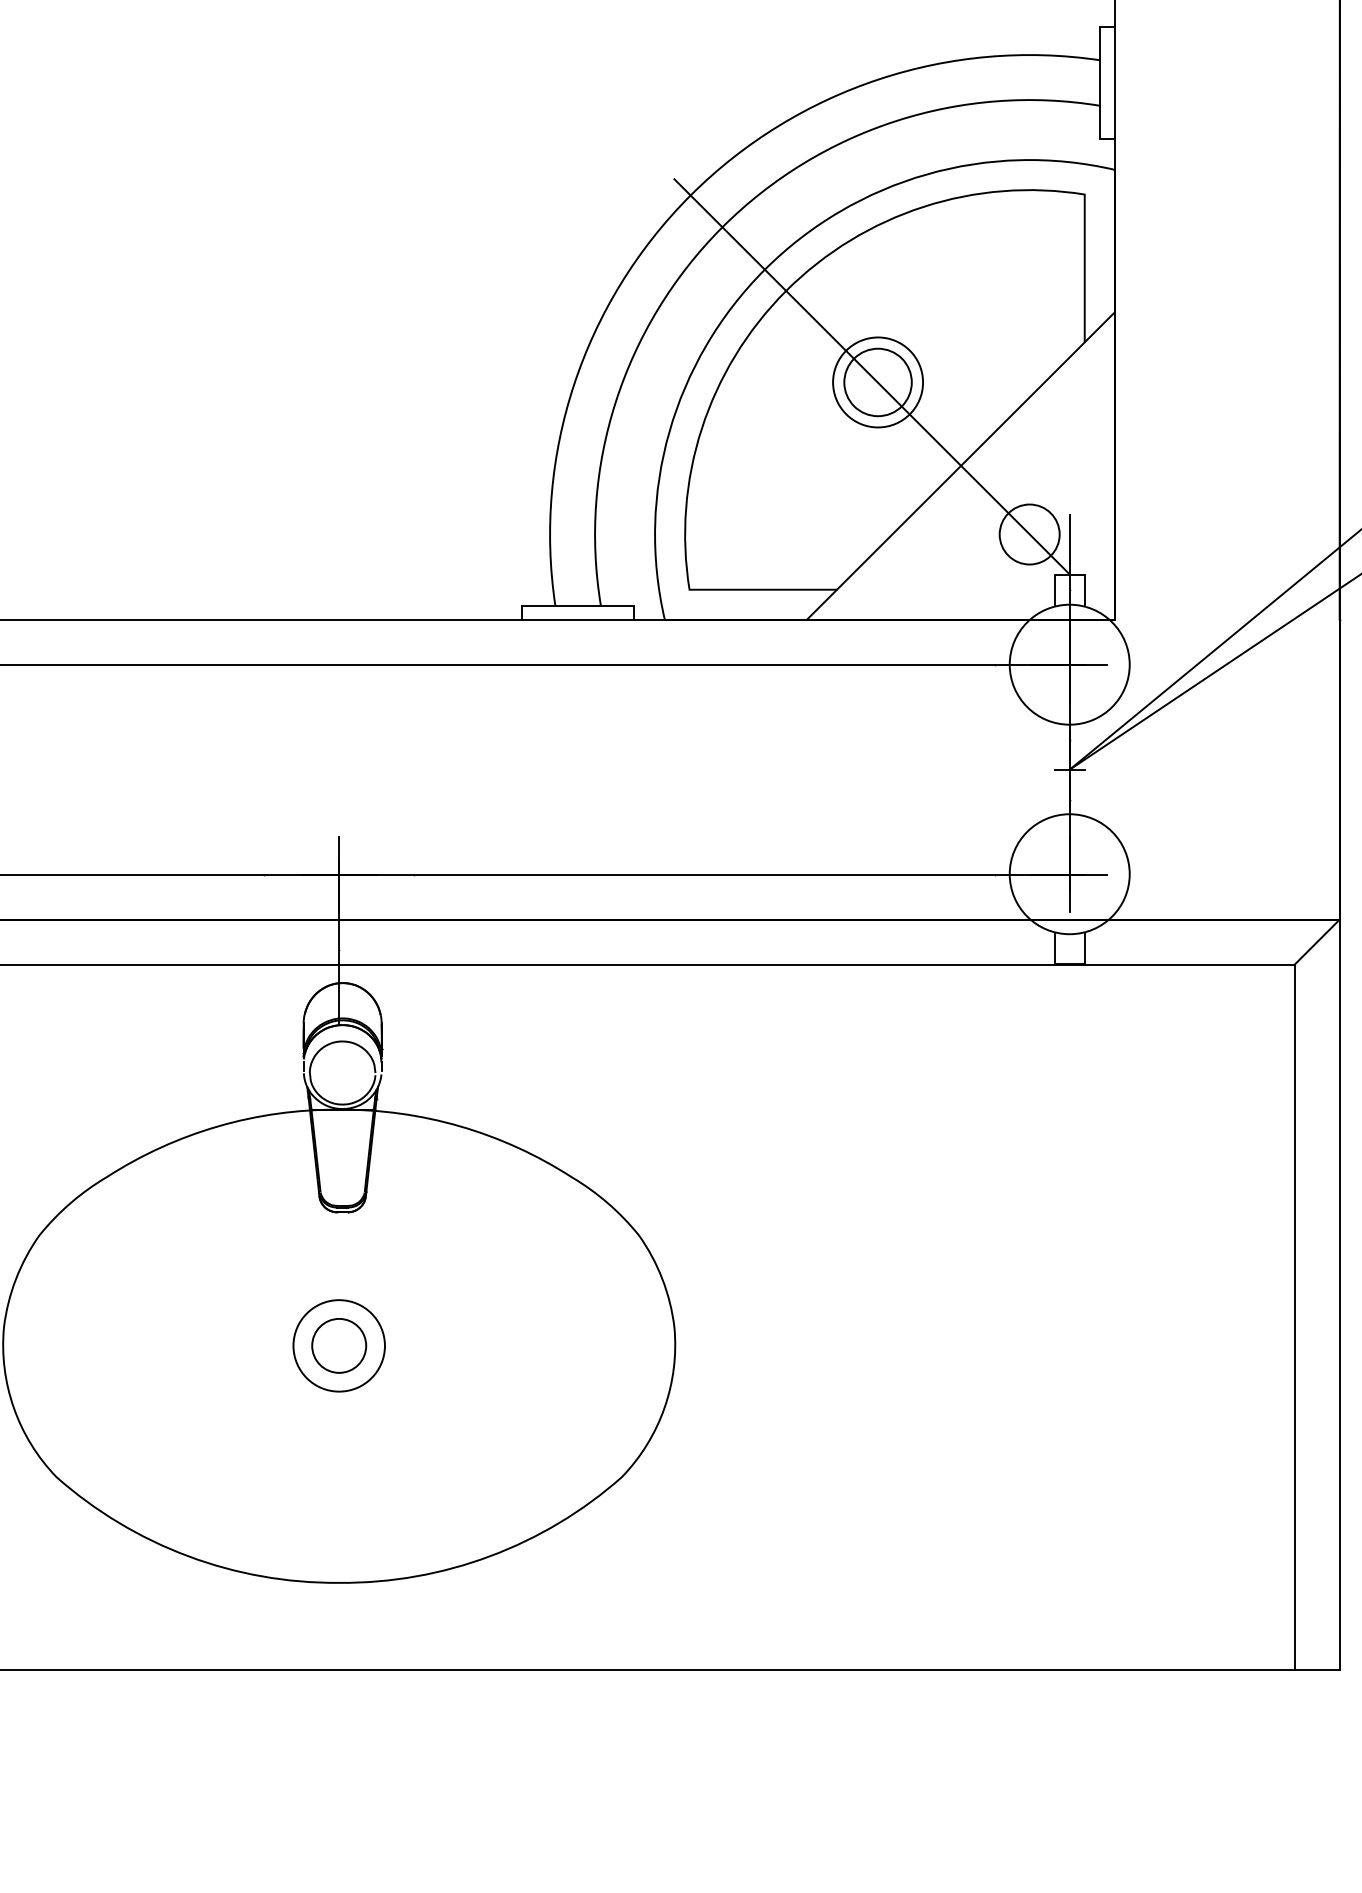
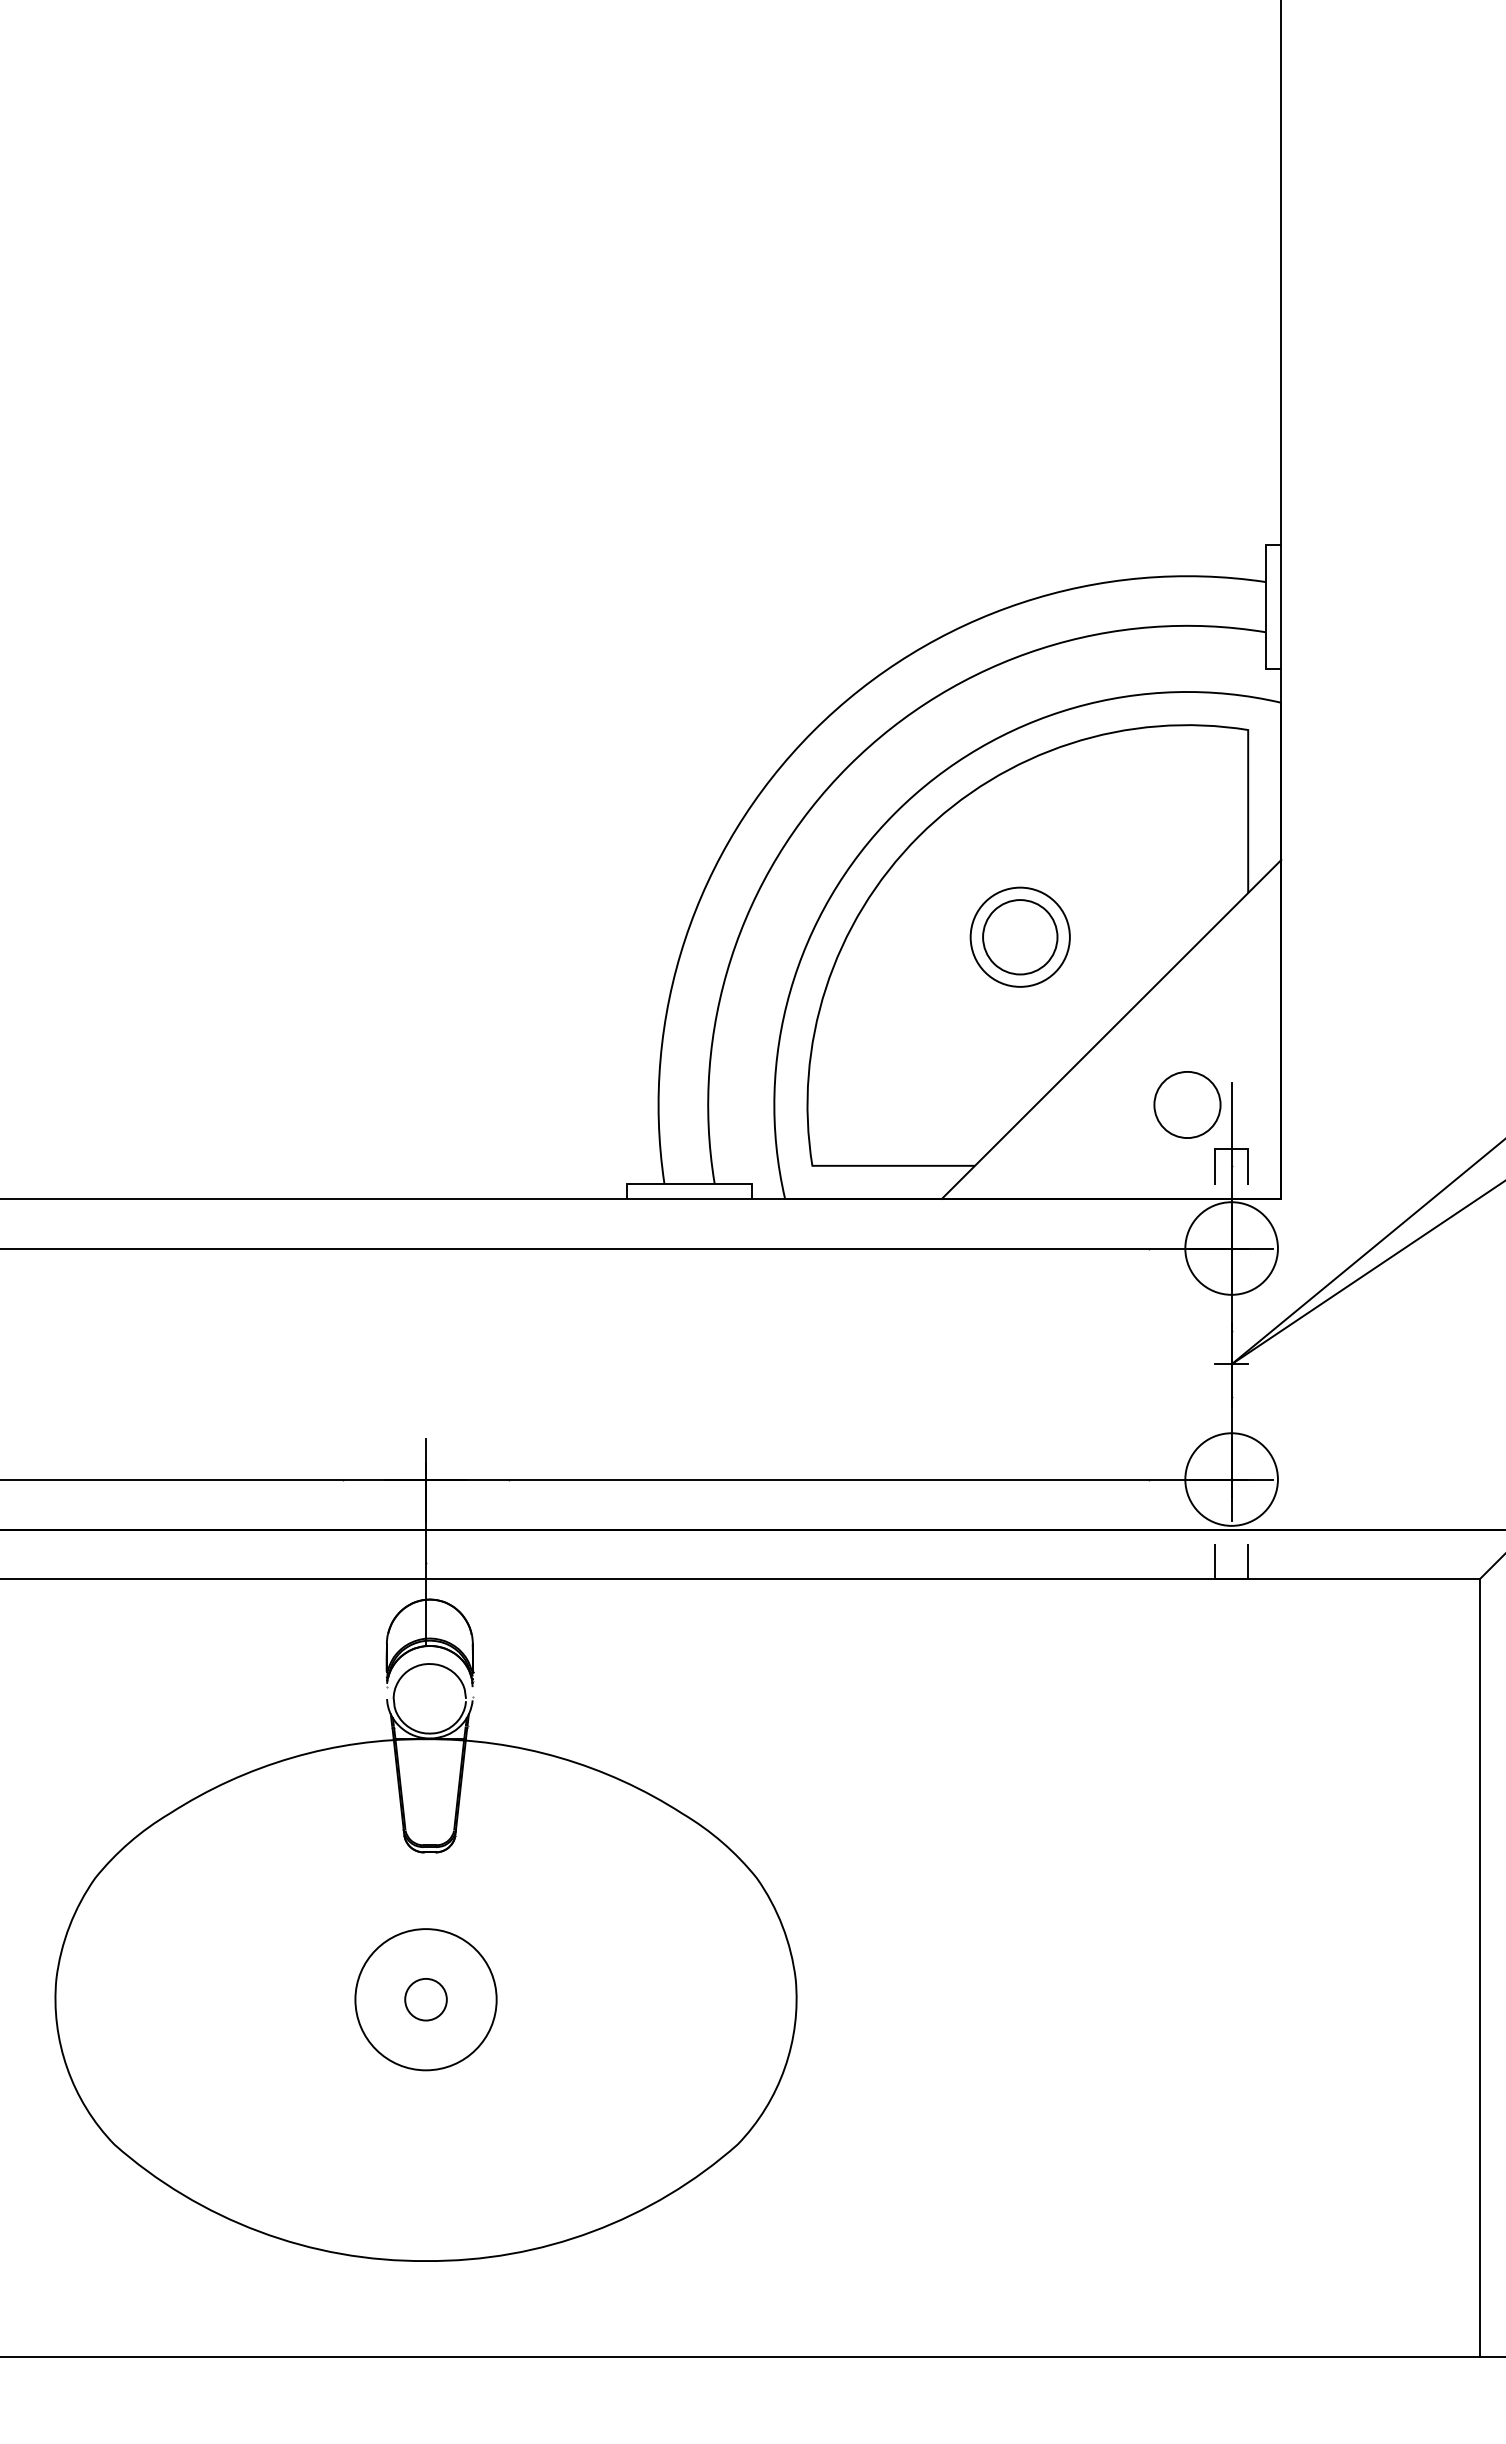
line: (871, 376) -> (1012, 930), removed
circle: (1069, 664) -> (1231, 1248), size x0.7
circle: (1069, 874) -> (1231, 1479), size x0.7
circle: (338, 1345) -> (425, 1999), size x0.7
circle: (338, 1345) -> (425, 1999), size x1.4

